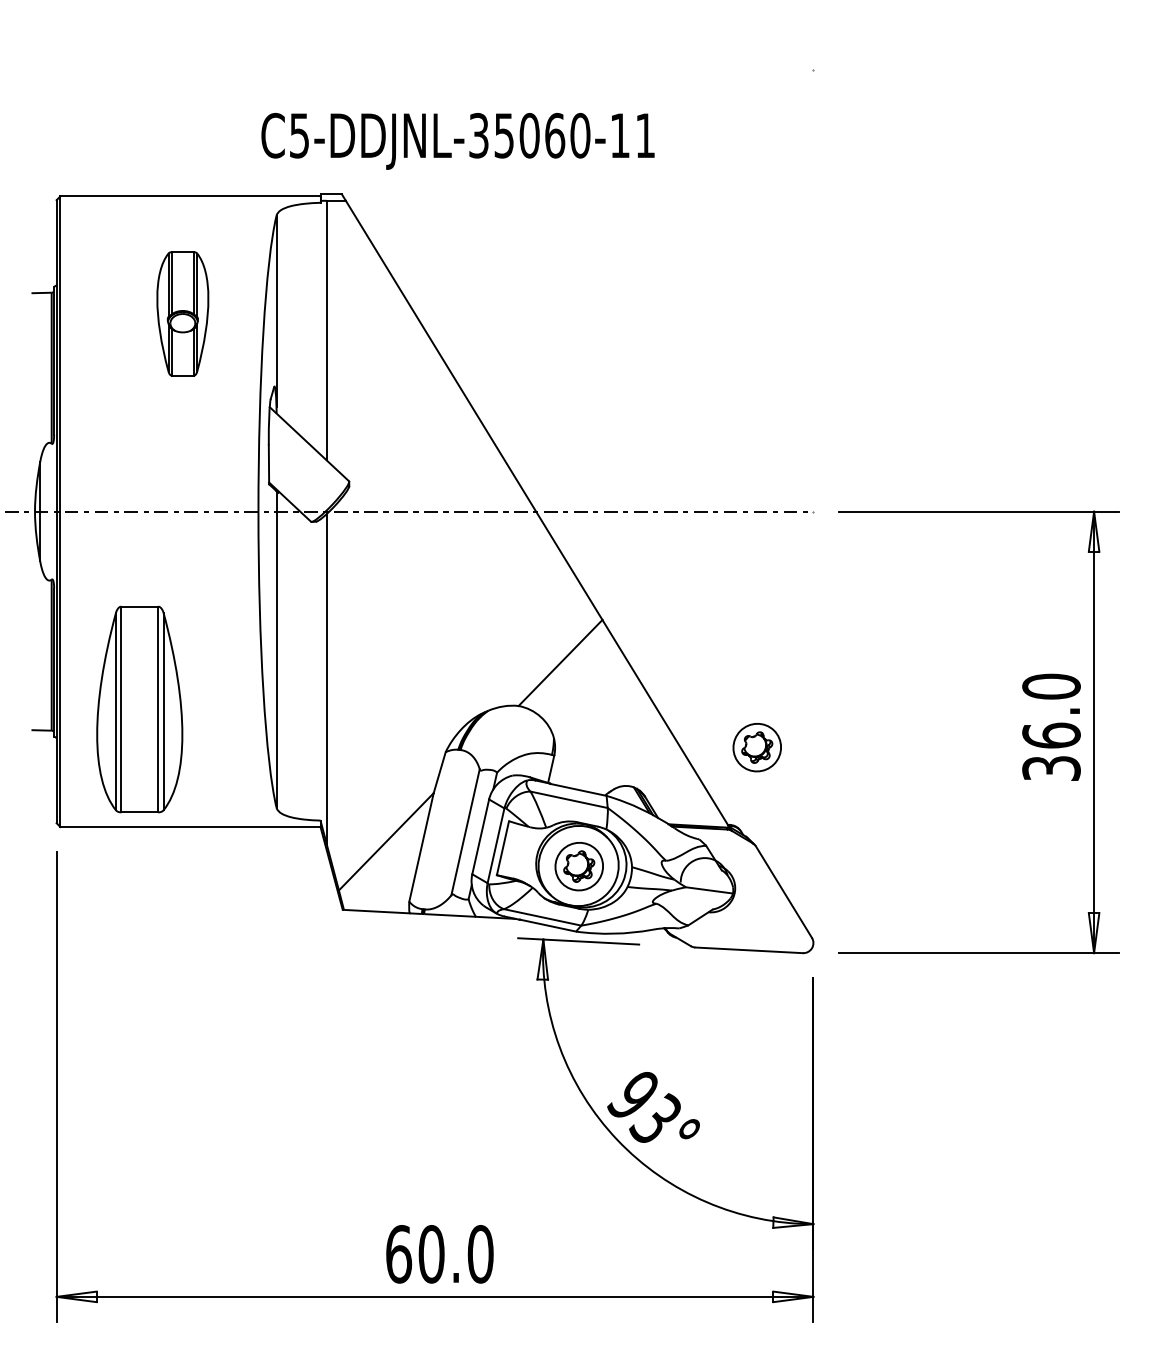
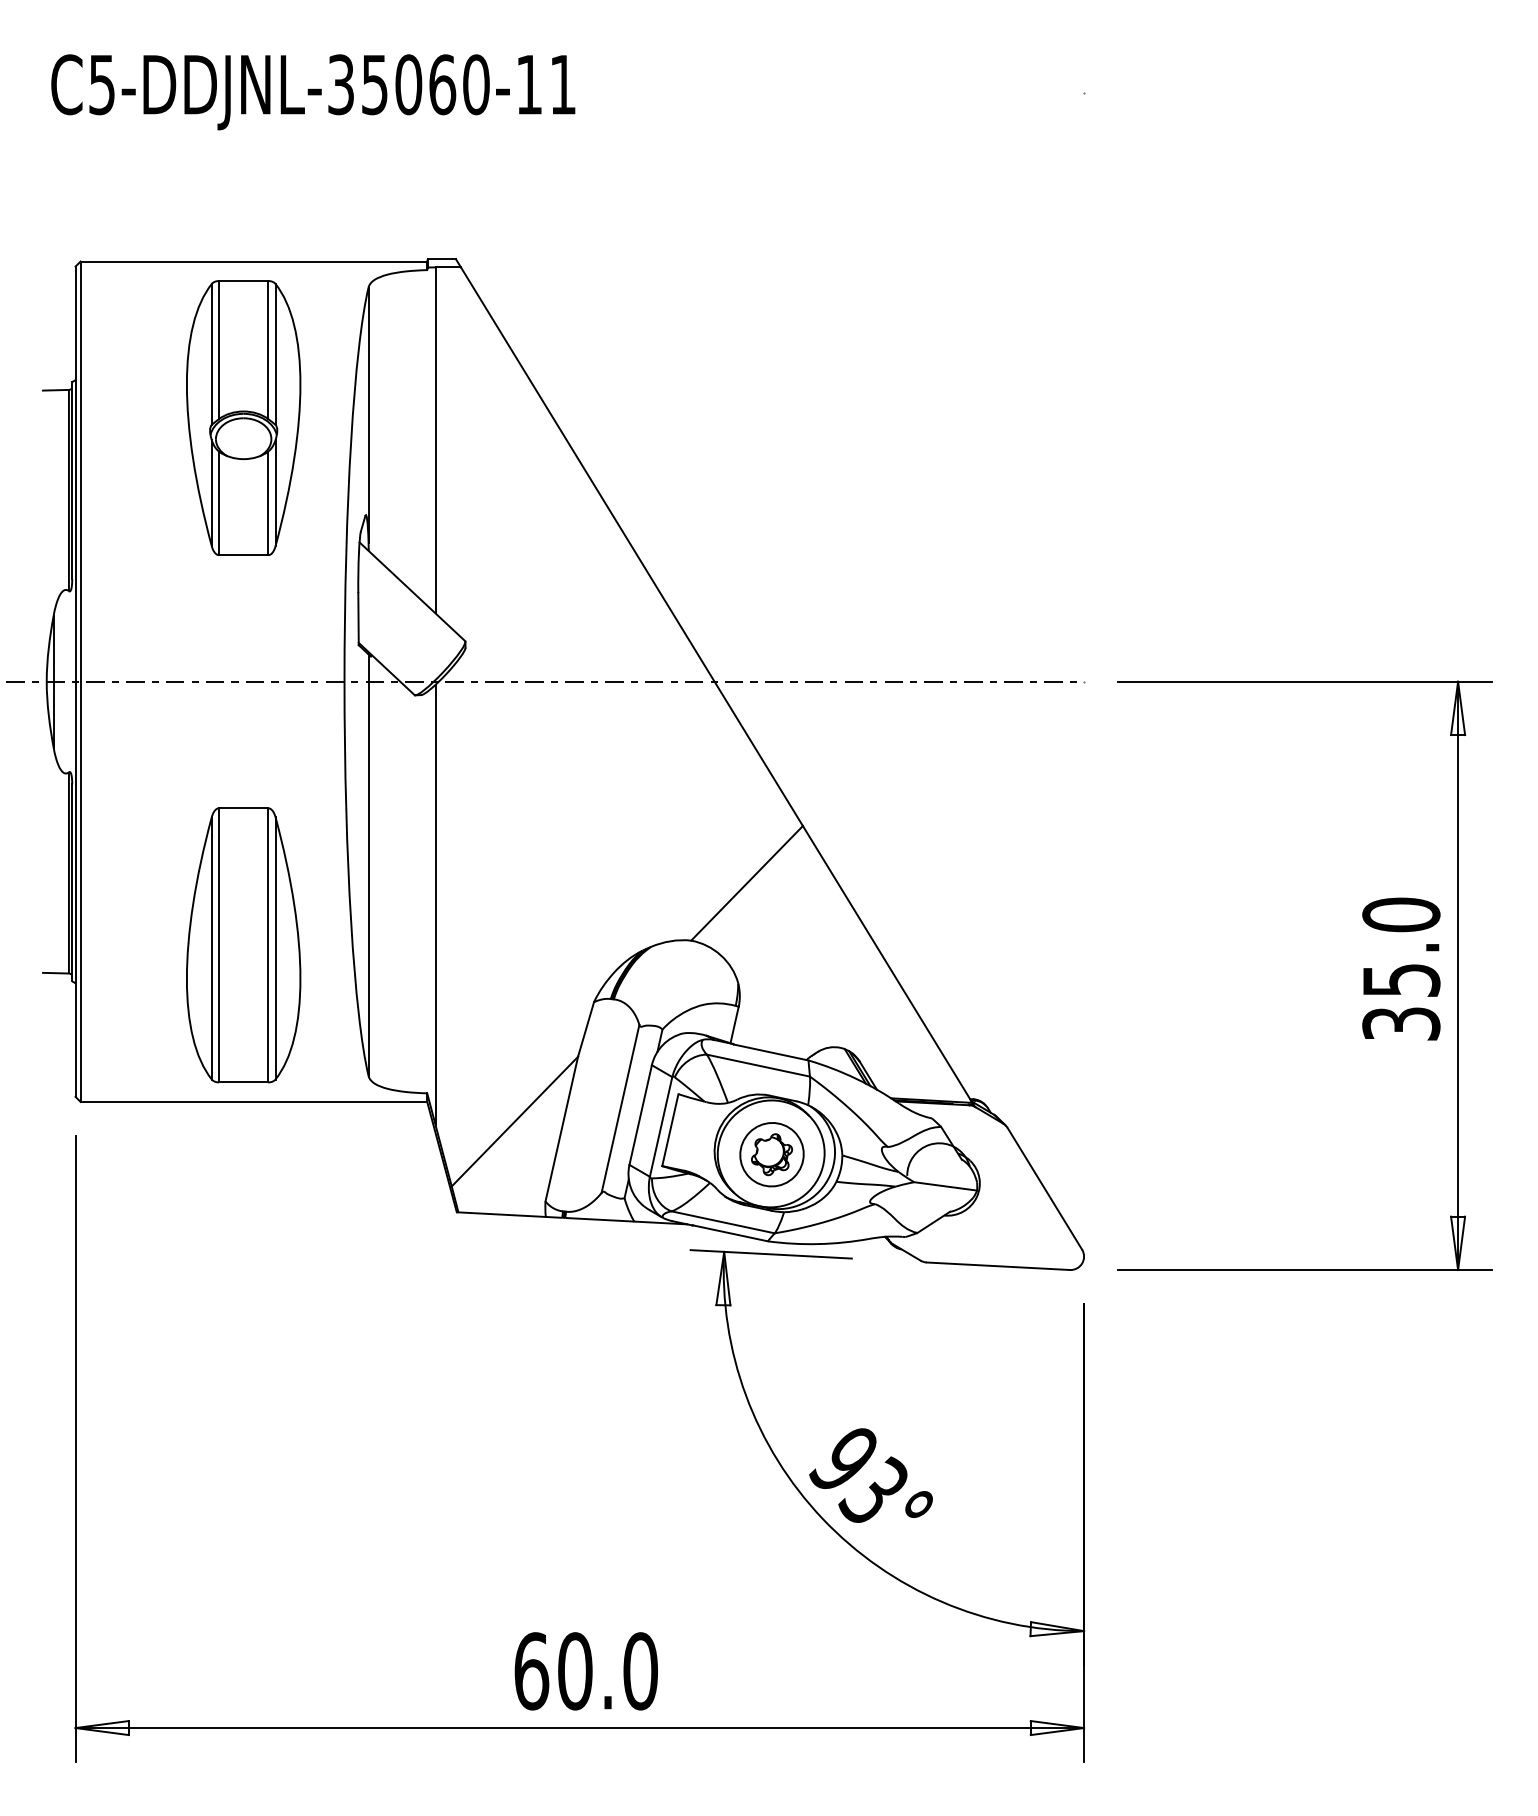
text: (457, 141) -> (312, 92), moved
part: (182, 313) -> (243, 417), size x1.67
part: (139, 709) -> (243, 945), moved
text: (1051, 735) -> (1401, 979), 36.0 -> 35.0
part: (756, 747) -> (1008, 995), removed

